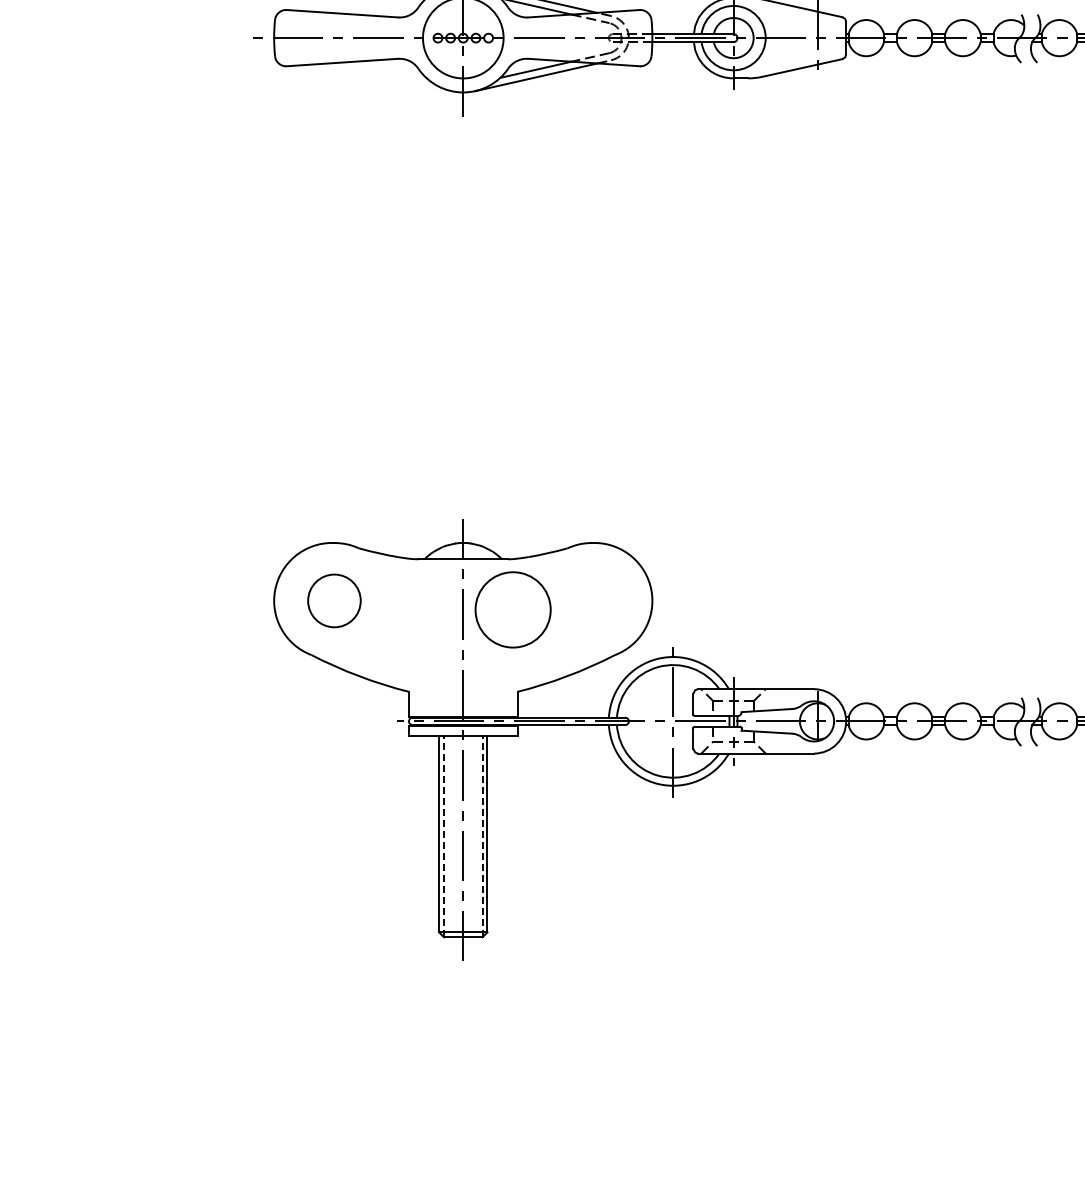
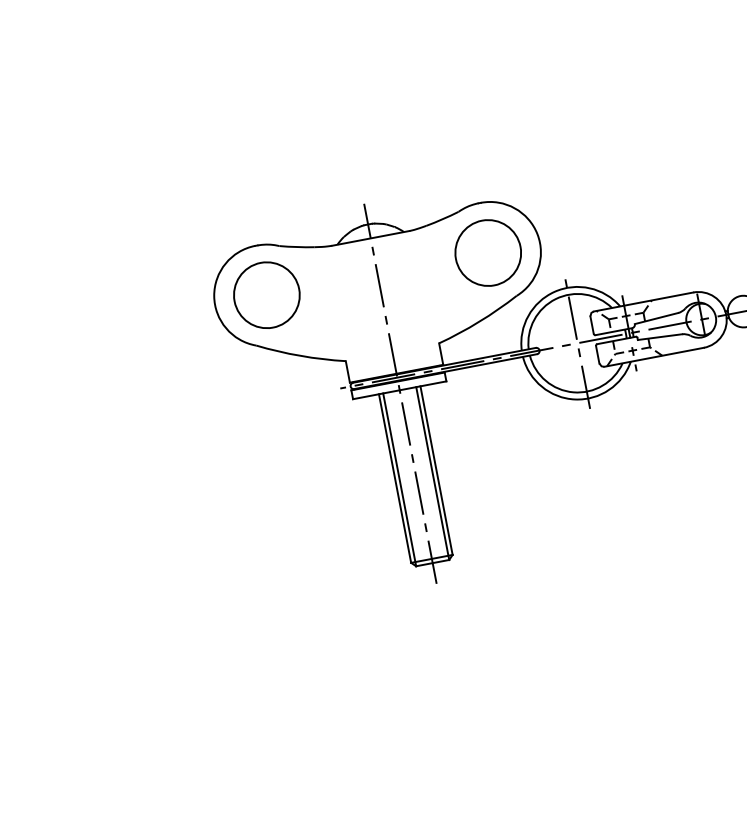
part: (334, 600) -> (266, 294), size x1.43
part: (512, 609) -> (487, 252), moved
line: (444, 836) -> (400, 479), dashed -> solid
line: (482, 836) -> (432, 473), dashed -> solid

